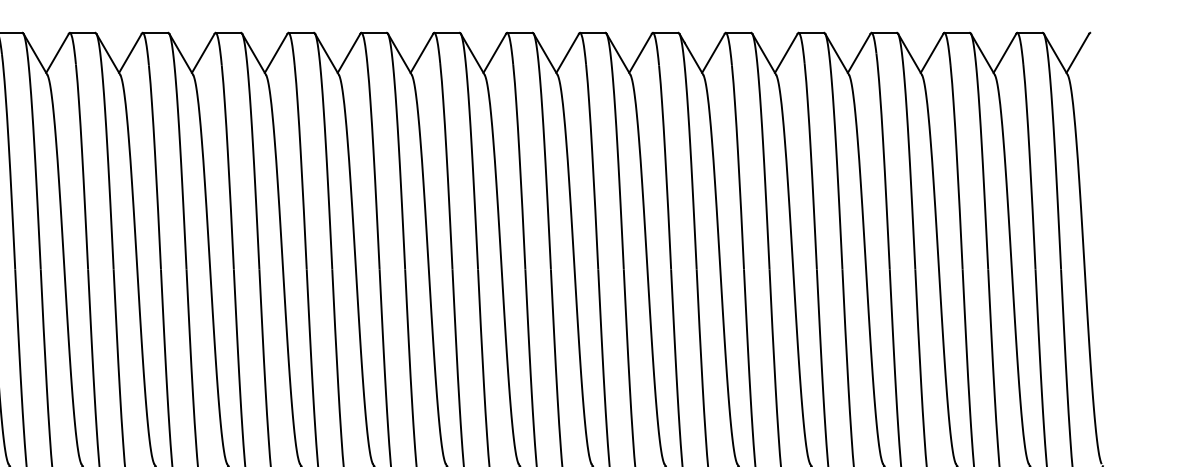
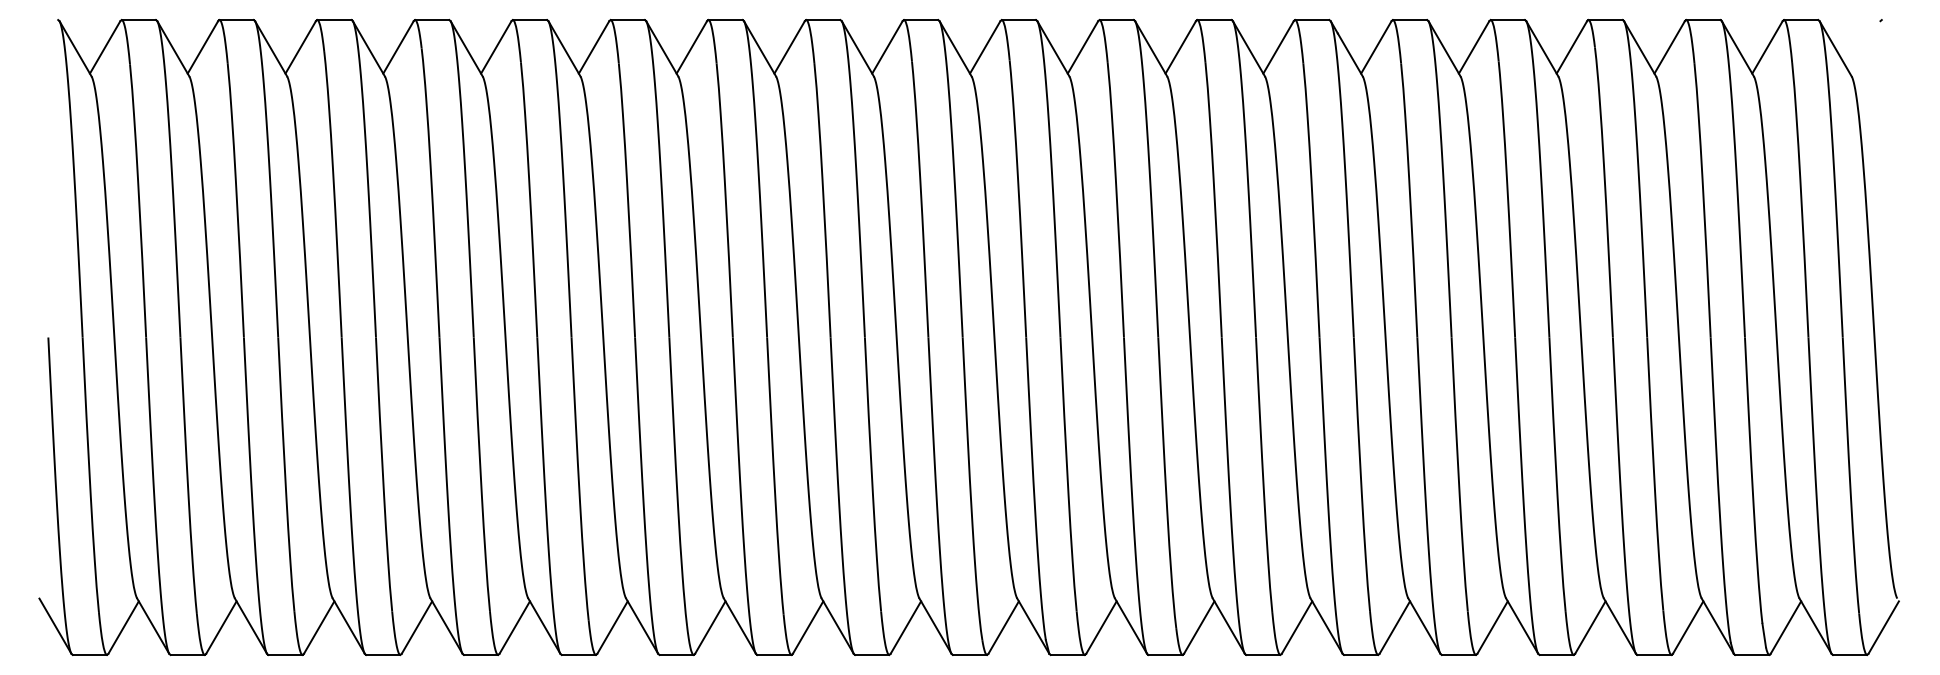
line: (1078, 53) -> (1865, 47), removed

